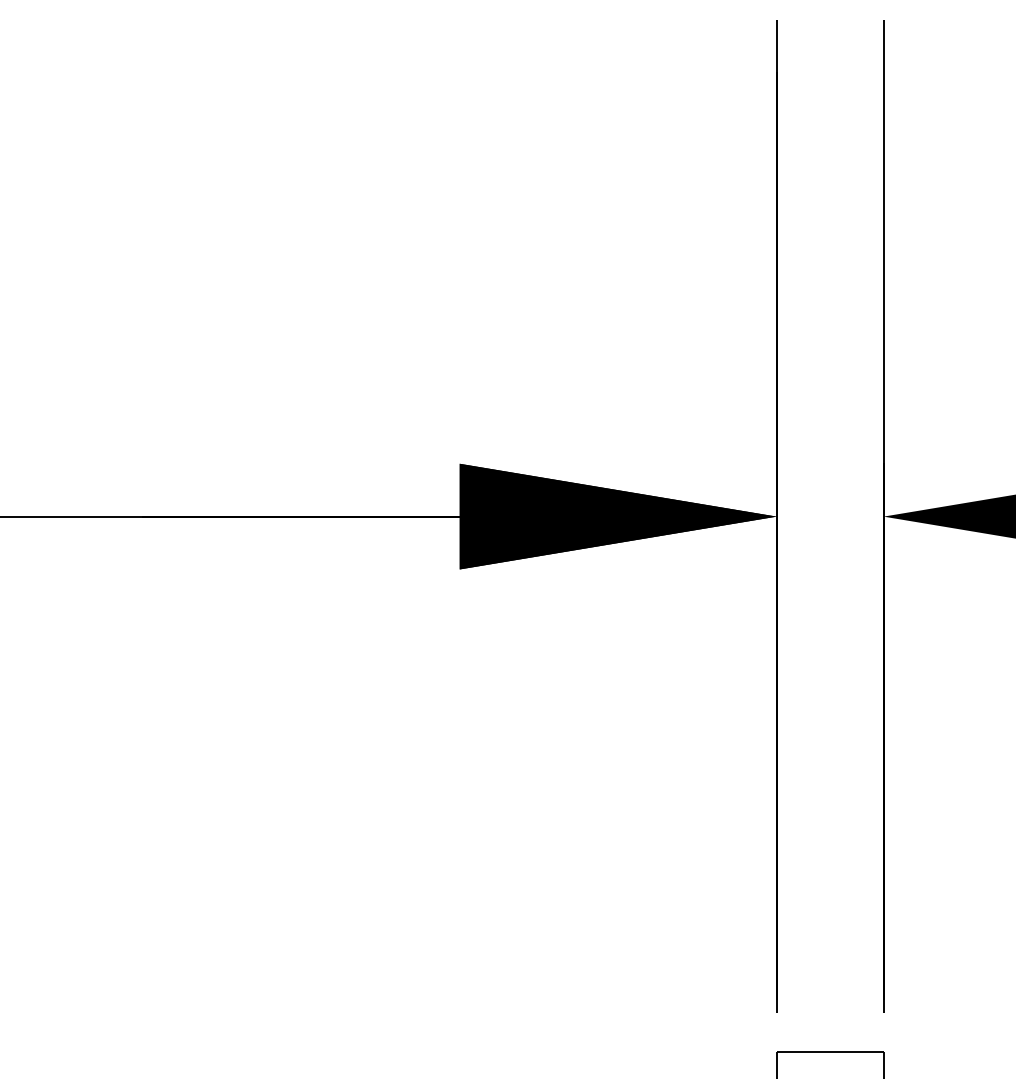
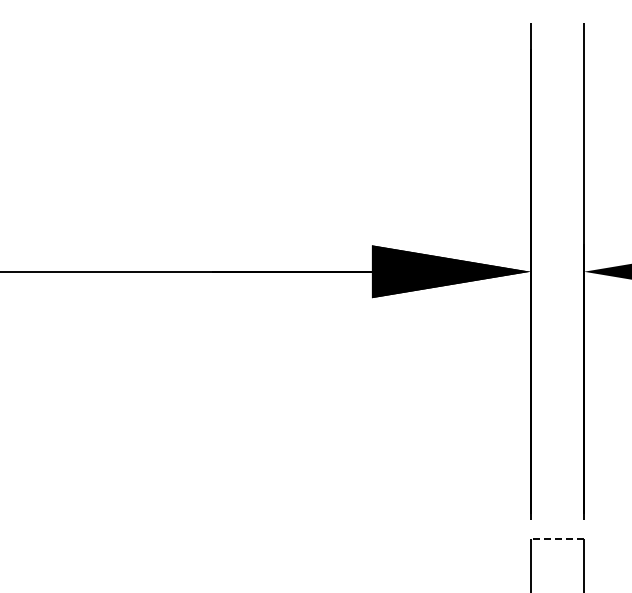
line: (830, 1051) -> (557, 539), solid -> dashed

